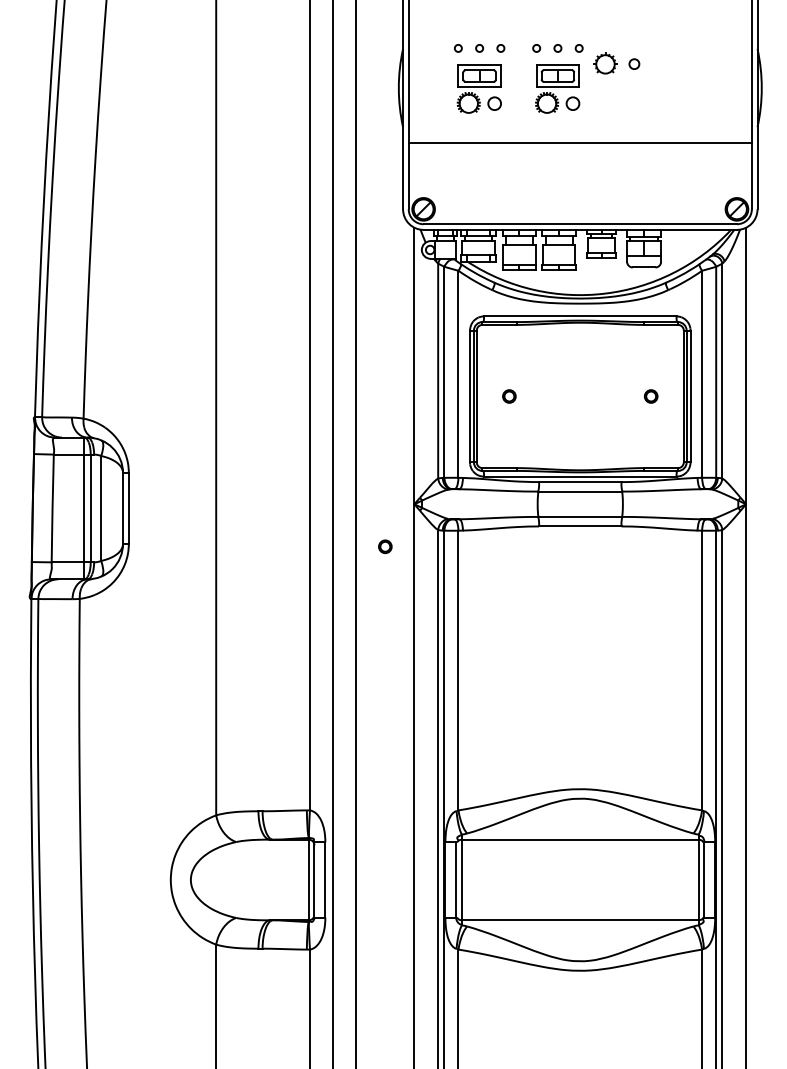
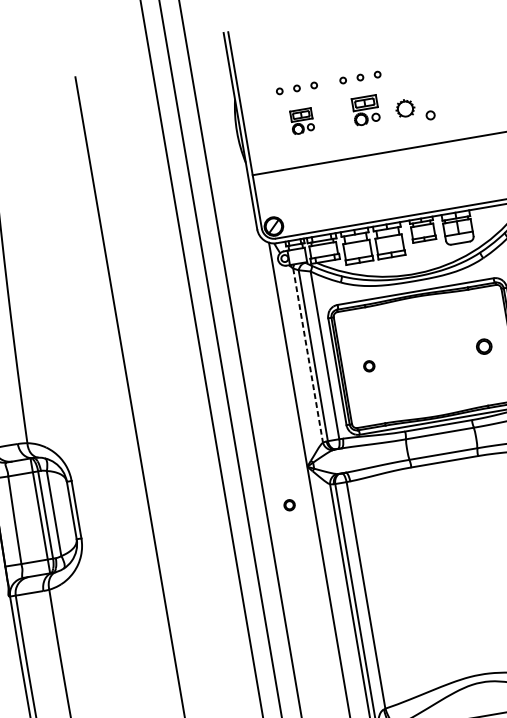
part: (605, 63) -> (405, 108), moved
circle: (634, 63) -> (430, 114), moved
part: (478, 88) -> (301, 121), size x0.6
part: (557, 88) -> (365, 110), size x0.7
line: (438, 371) -> (308, 355), solid -> dashed
part: (650, 396) -> (483, 346), size x1.4

